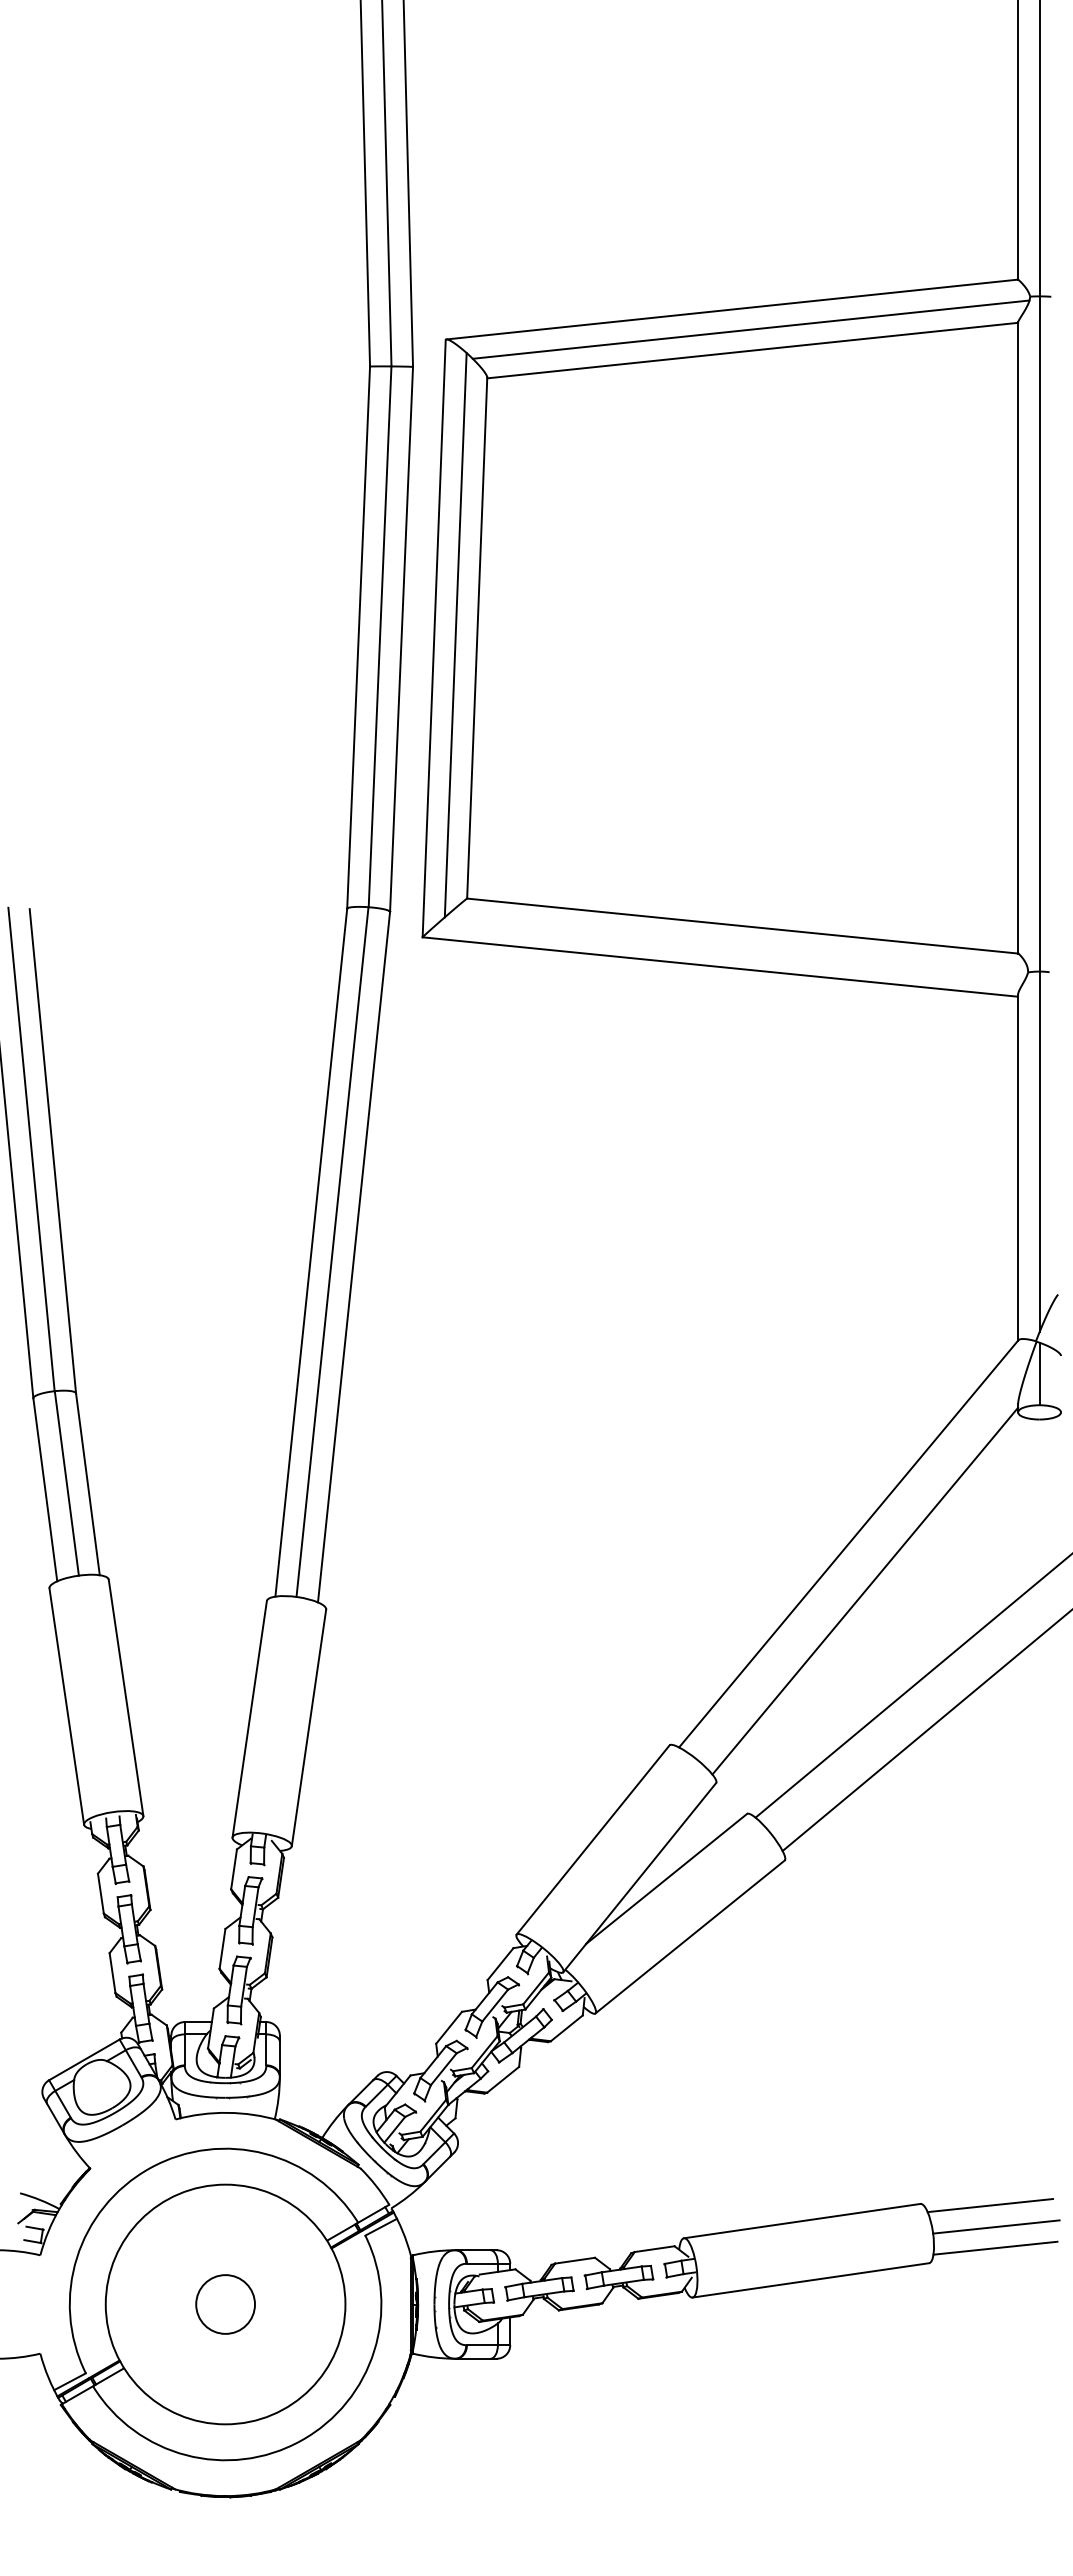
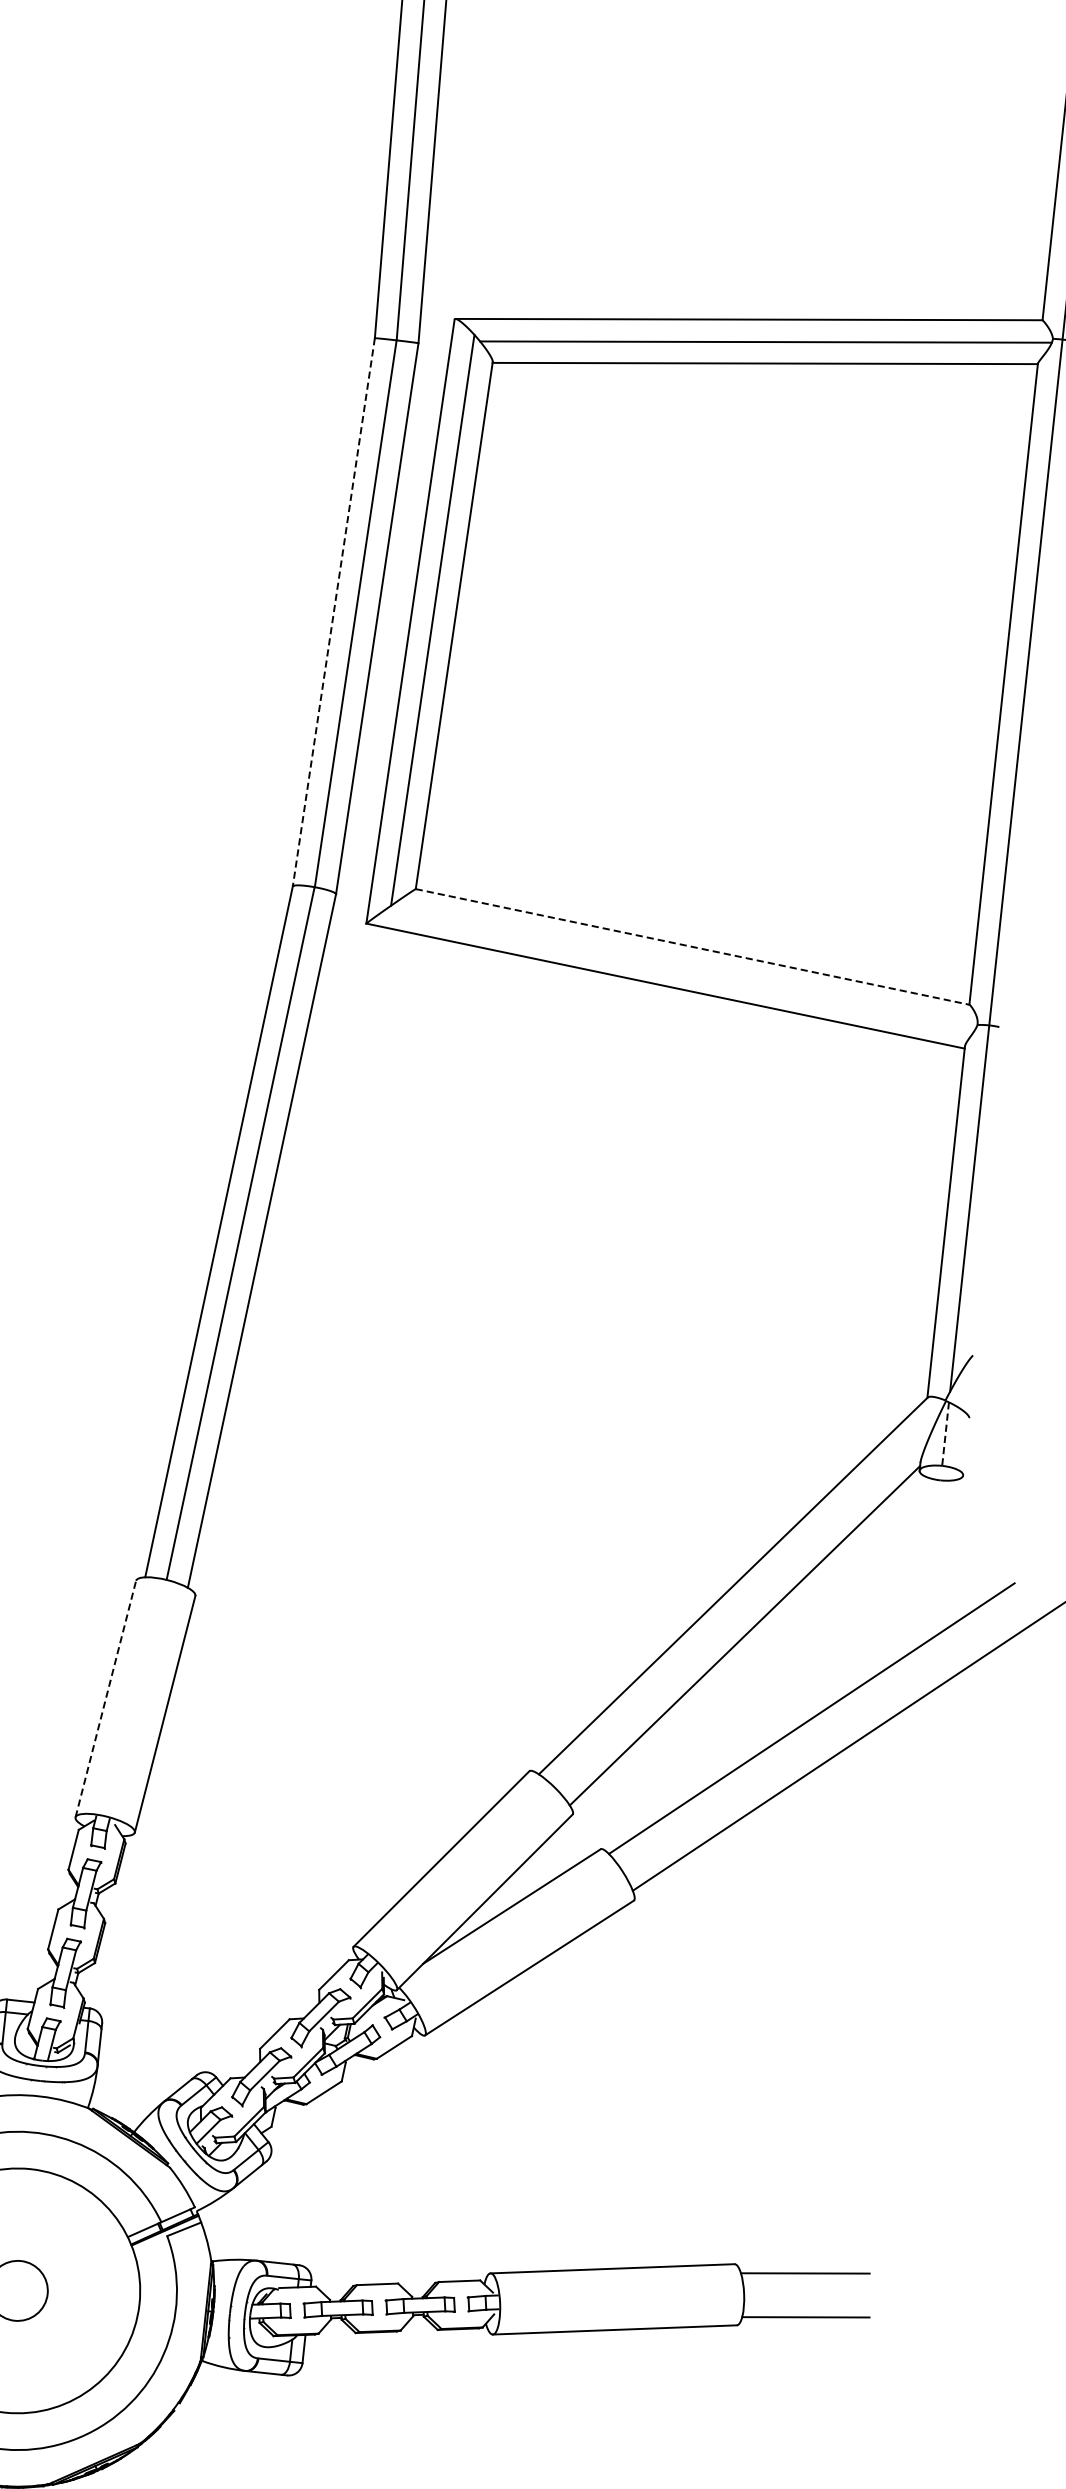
line: (358, 638) -> (333, 613), solid -> dashed
line: (742, 926) -> (692, 947), solid -> dashed
line: (1039, 1374) -> (945, 1434), solid -> dashed
line: (249, 1719) -> (105, 1699), solid -> dashed
line: (996, 2226) -> (809, 2295), removed

